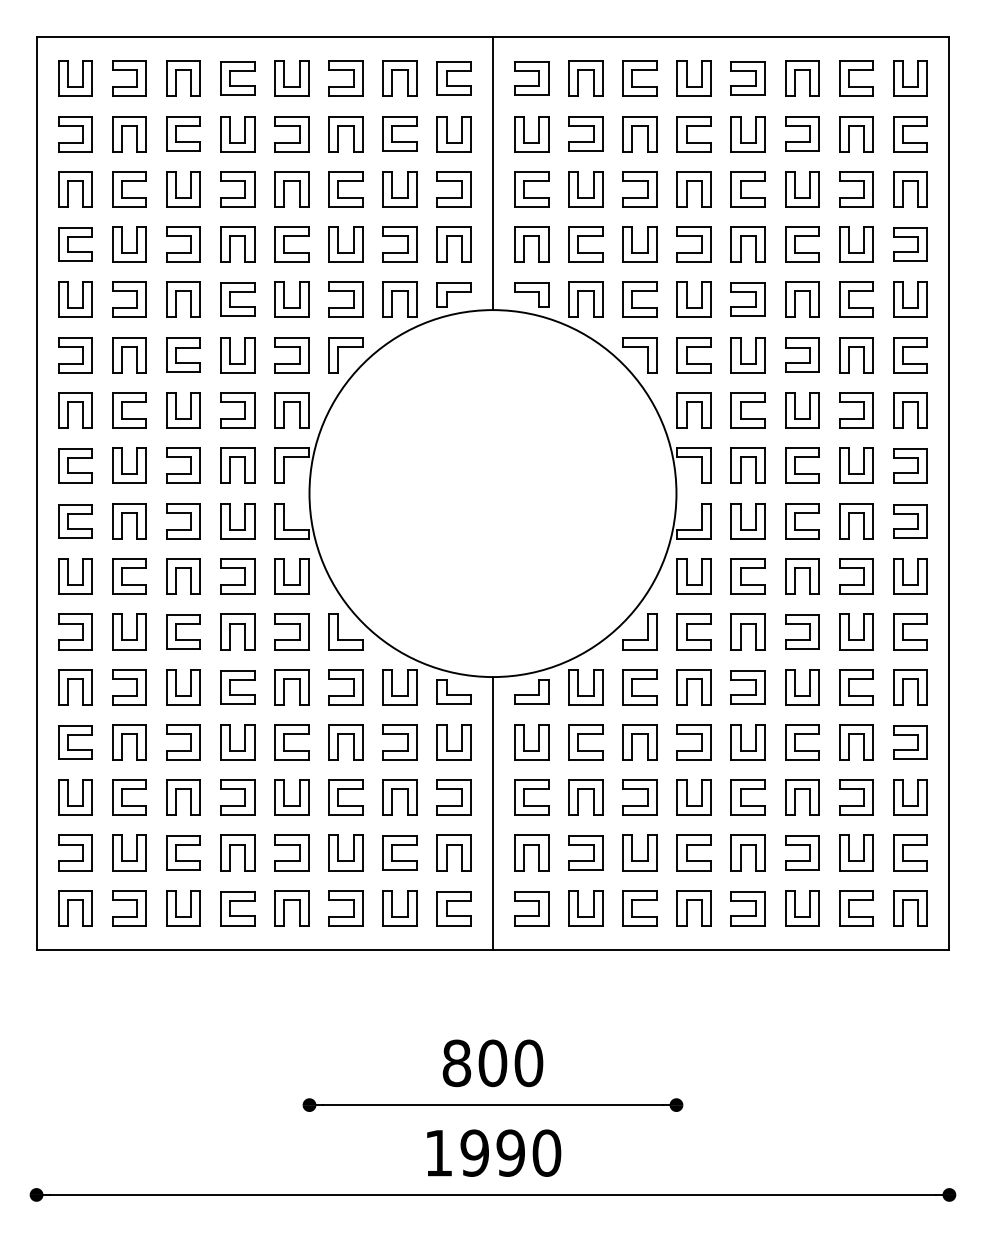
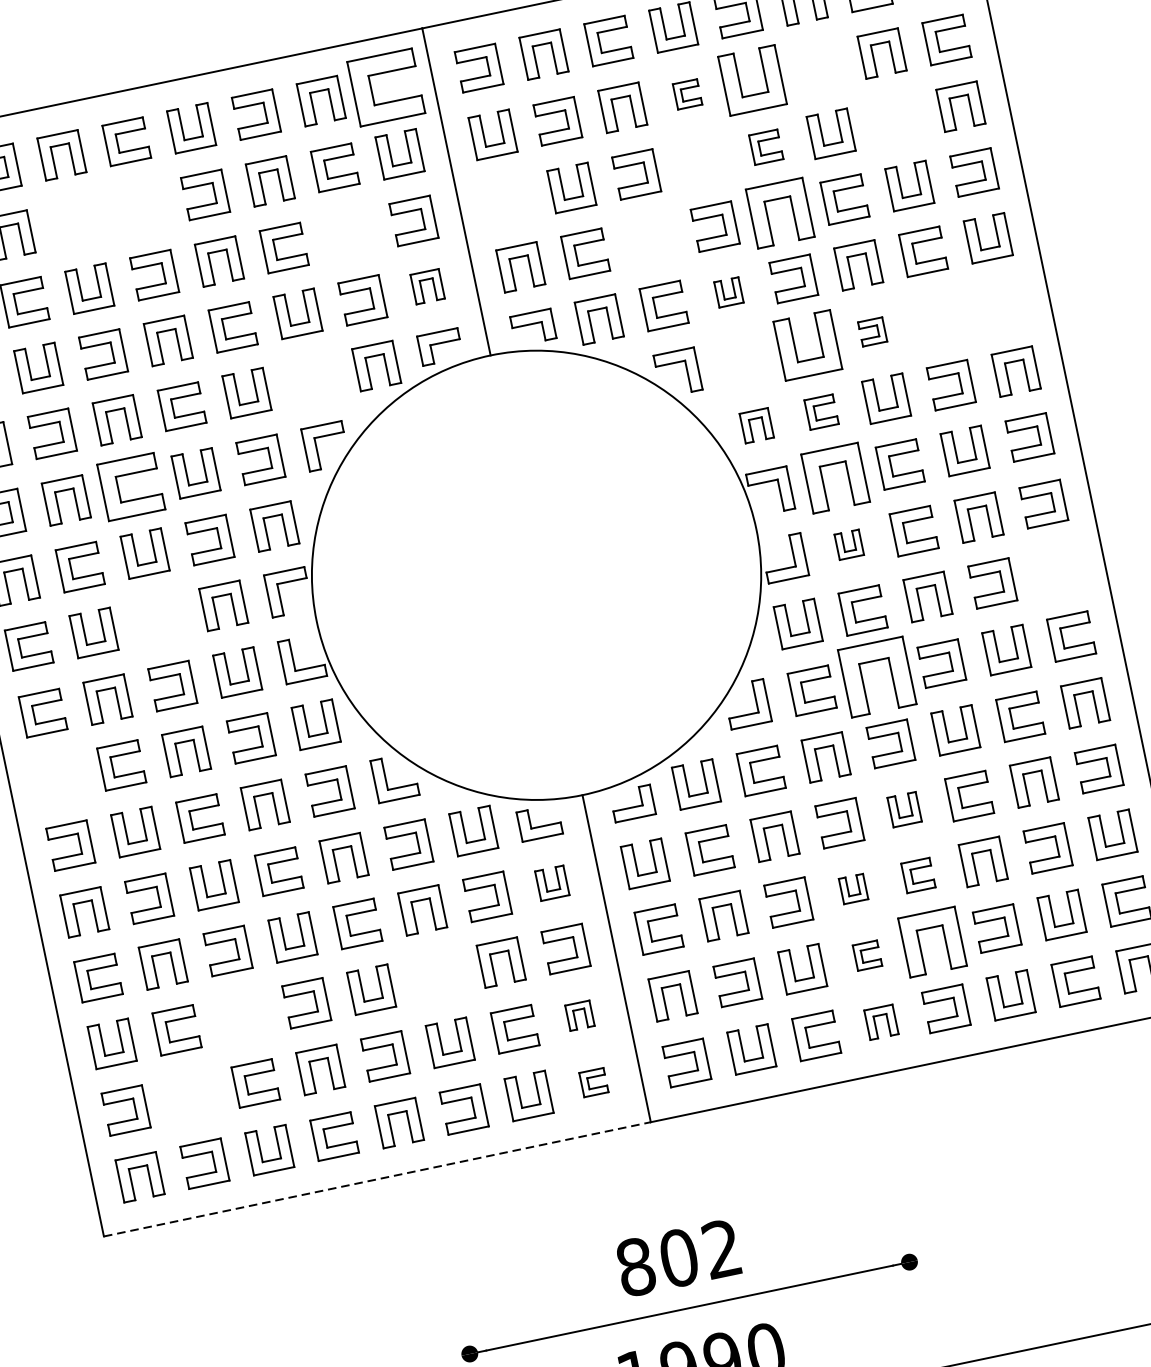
part: (453, 78) -> (385, 87), size x1.6
part: (183, 126) -> (73, 212), removed
part: (802, 126) -> (815, 57), removed
part: (230, 134) -> (132, 210), removed
part: (693, 134) -> (686, 94), size x0.6
part: (747, 134) -> (751, 81), size x1.4
part: (392, 189) -> (340, 236), removed
part: (524, 189) -> (498, 203), removed
part: (693, 189) -> (700, 160), removed
part: (747, 189) -> (765, 147), size x0.7
part: (863, 189) -> (904, 118), removed
part: (453, 244) -> (426, 286), size x0.7
part: (632, 244) -> (641, 241), removed
part: (747, 244) -> (779, 213), size x1.4
part: (345, 291) -> (309, 370), removed
part: (693, 299) -> (728, 292), size x0.6
part: (183, 354) -> (130, 486), size x1.4
part: (802, 354) -> (872, 331), size x0.6
part: (693, 355) -> (742, 359), removed
part: (747, 355) -> (806, 346), size x1.4
part: (849, 355) -> (929, 320), removed
part: (903, 355) -> (993, 307), removed
part: (693, 410) -> (756, 425), size x0.7
part: (747, 410) -> (820, 412), size x0.7
part: (190, 465) -> (167, 617), removed
part: (747, 465) -> (834, 477), size x1.4
part: (747, 521) -> (848, 545), size x0.6
part: (68, 576) -> (48, 780), removed
part: (903, 576) -> (1049, 571), removed
part: (747, 631) -> (876, 676), size x1.6
part: (453, 742) -> (551, 883), size x0.7
part: (747, 742) -> (903, 809), size x0.7
part: (176, 797) -> (233, 1018), removed
part: (338, 797) -> (427, 978), removed
part: (693, 797) -> (852, 889), size x0.6
part: (747, 797) -> (917, 875), size x0.7
part: (122, 852) -> (182, 1098), removed
part: (453, 852) -> (579, 1015), size x0.6
part: (693, 852) -> (866, 955), size x0.6
part: (747, 852) -> (931, 941), size x1.4
part: (453, 908) -> (593, 1082), size x0.6
part: (693, 908) -> (880, 1022), size x0.7
line: (265, 949) -> (378, 1178), solid -> dashed
text: (528, 1063) -> (721, 1249), 800 -> 802

